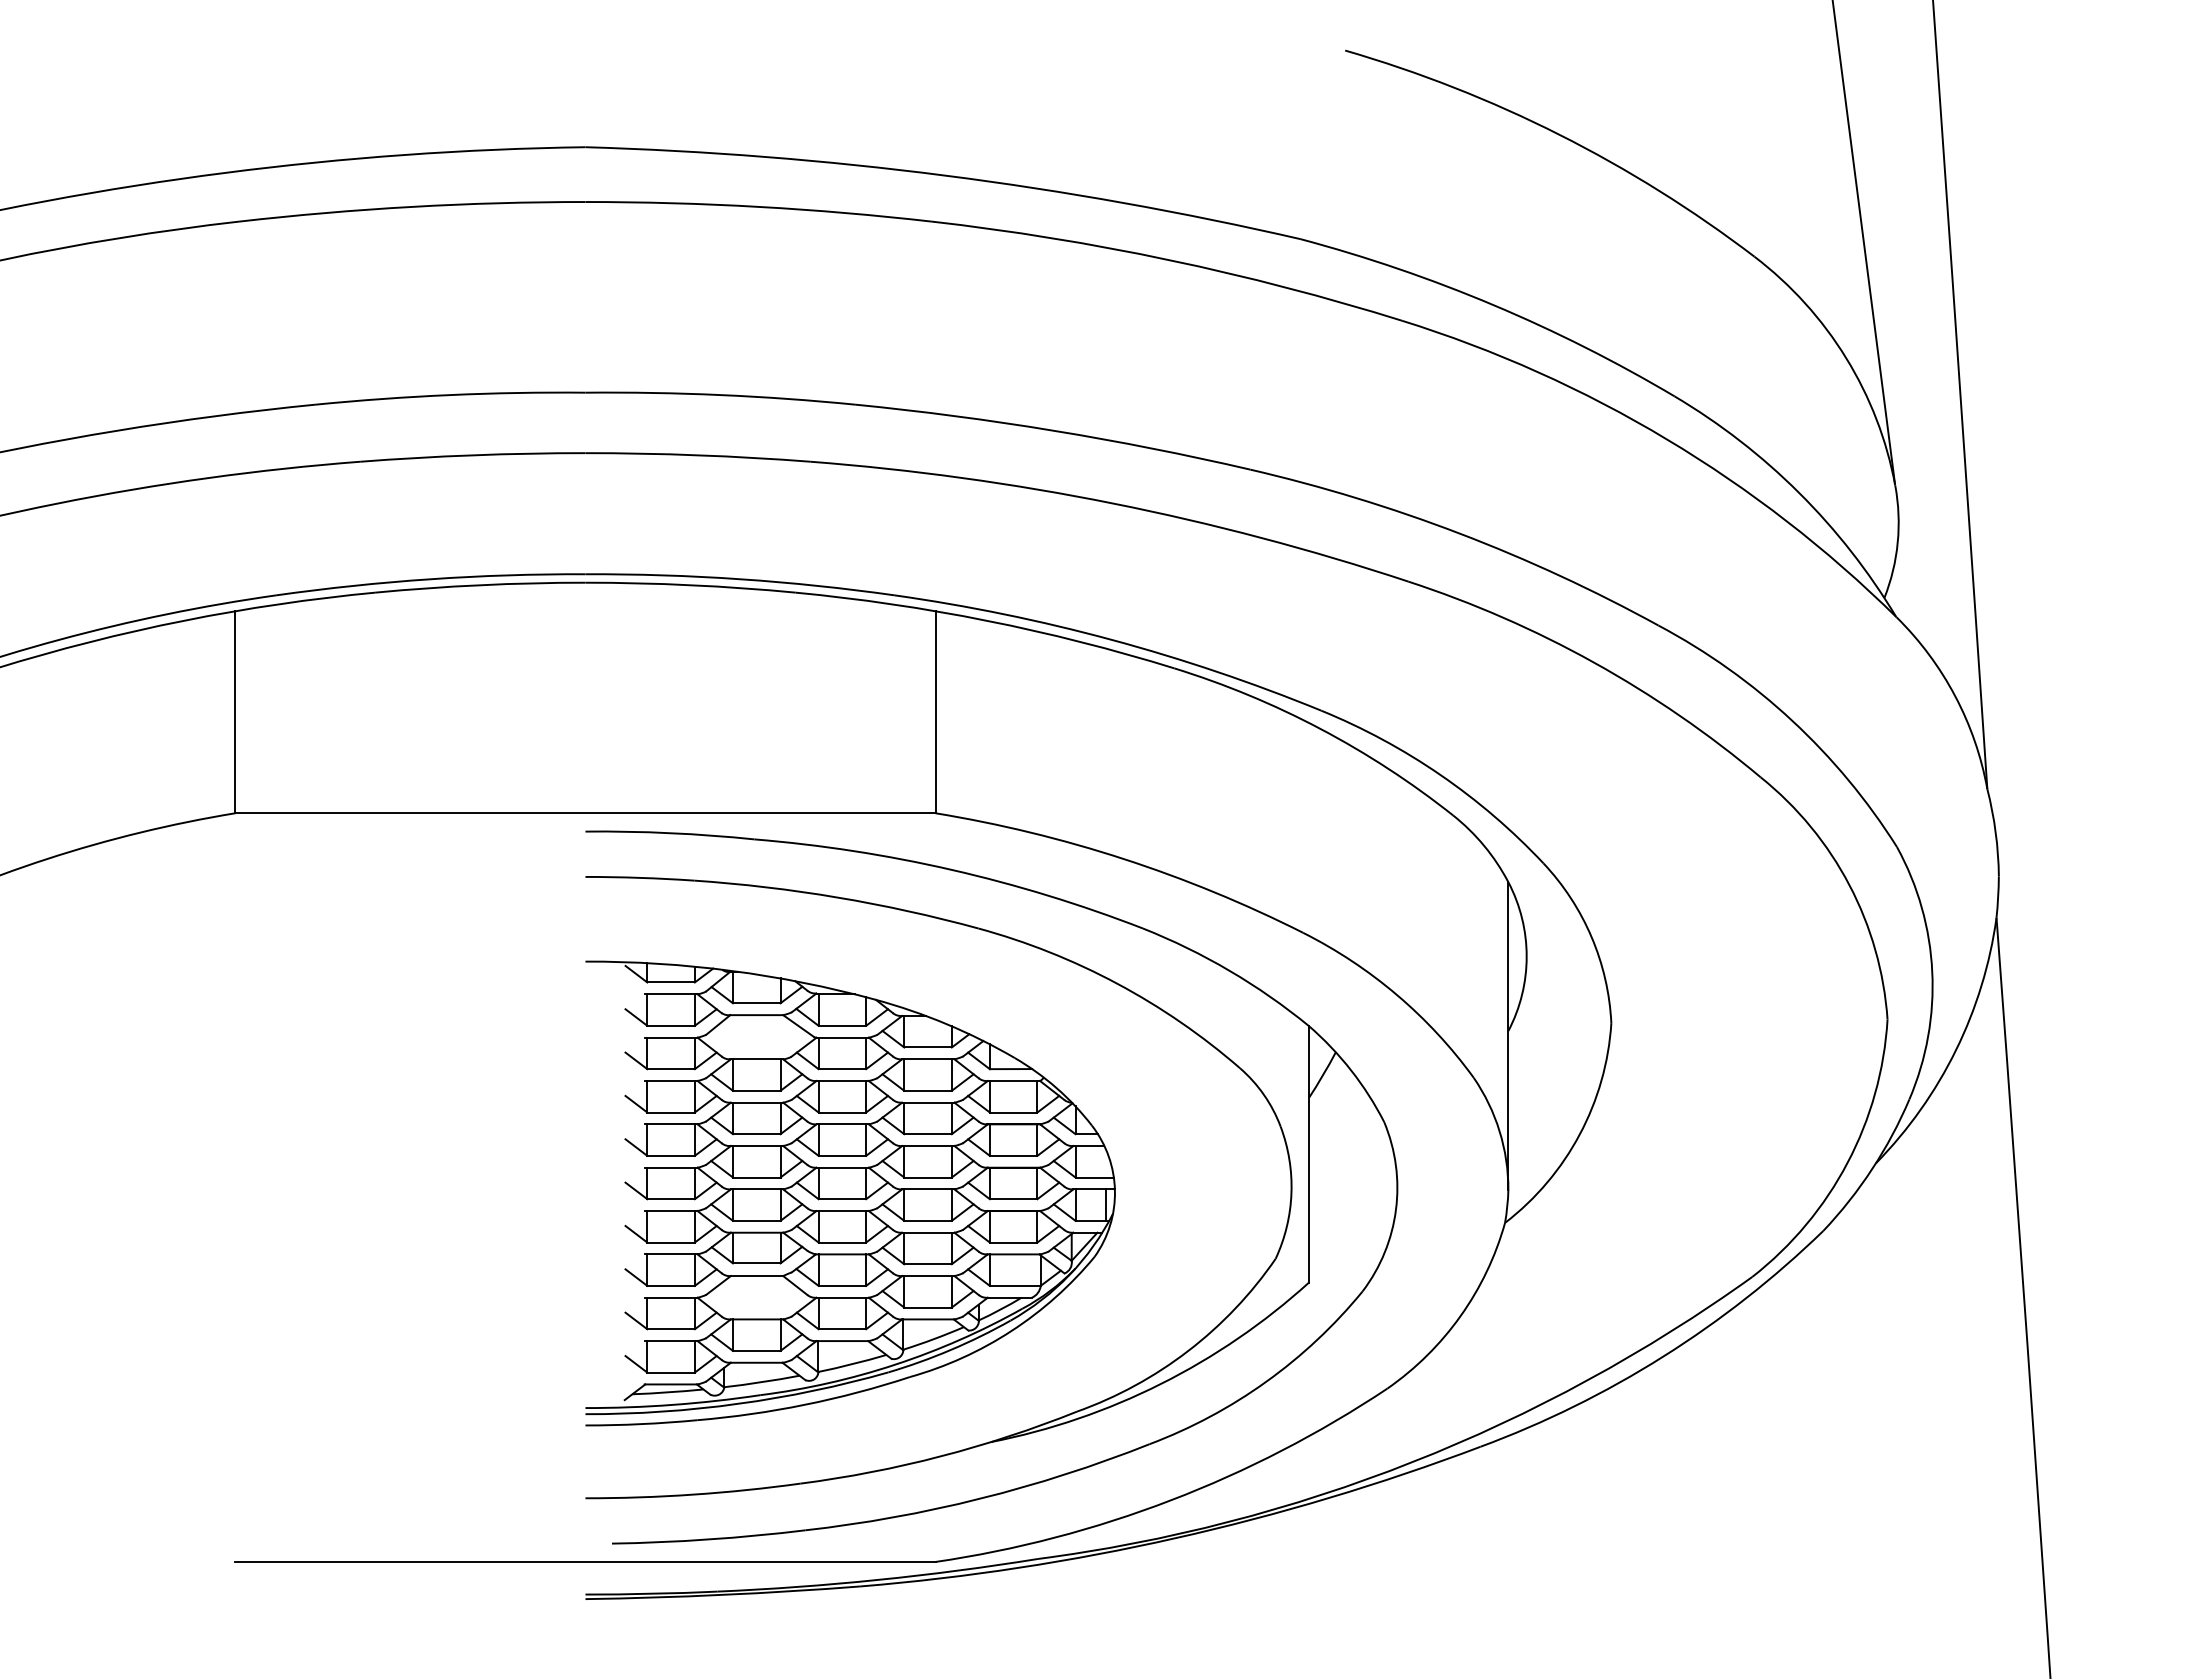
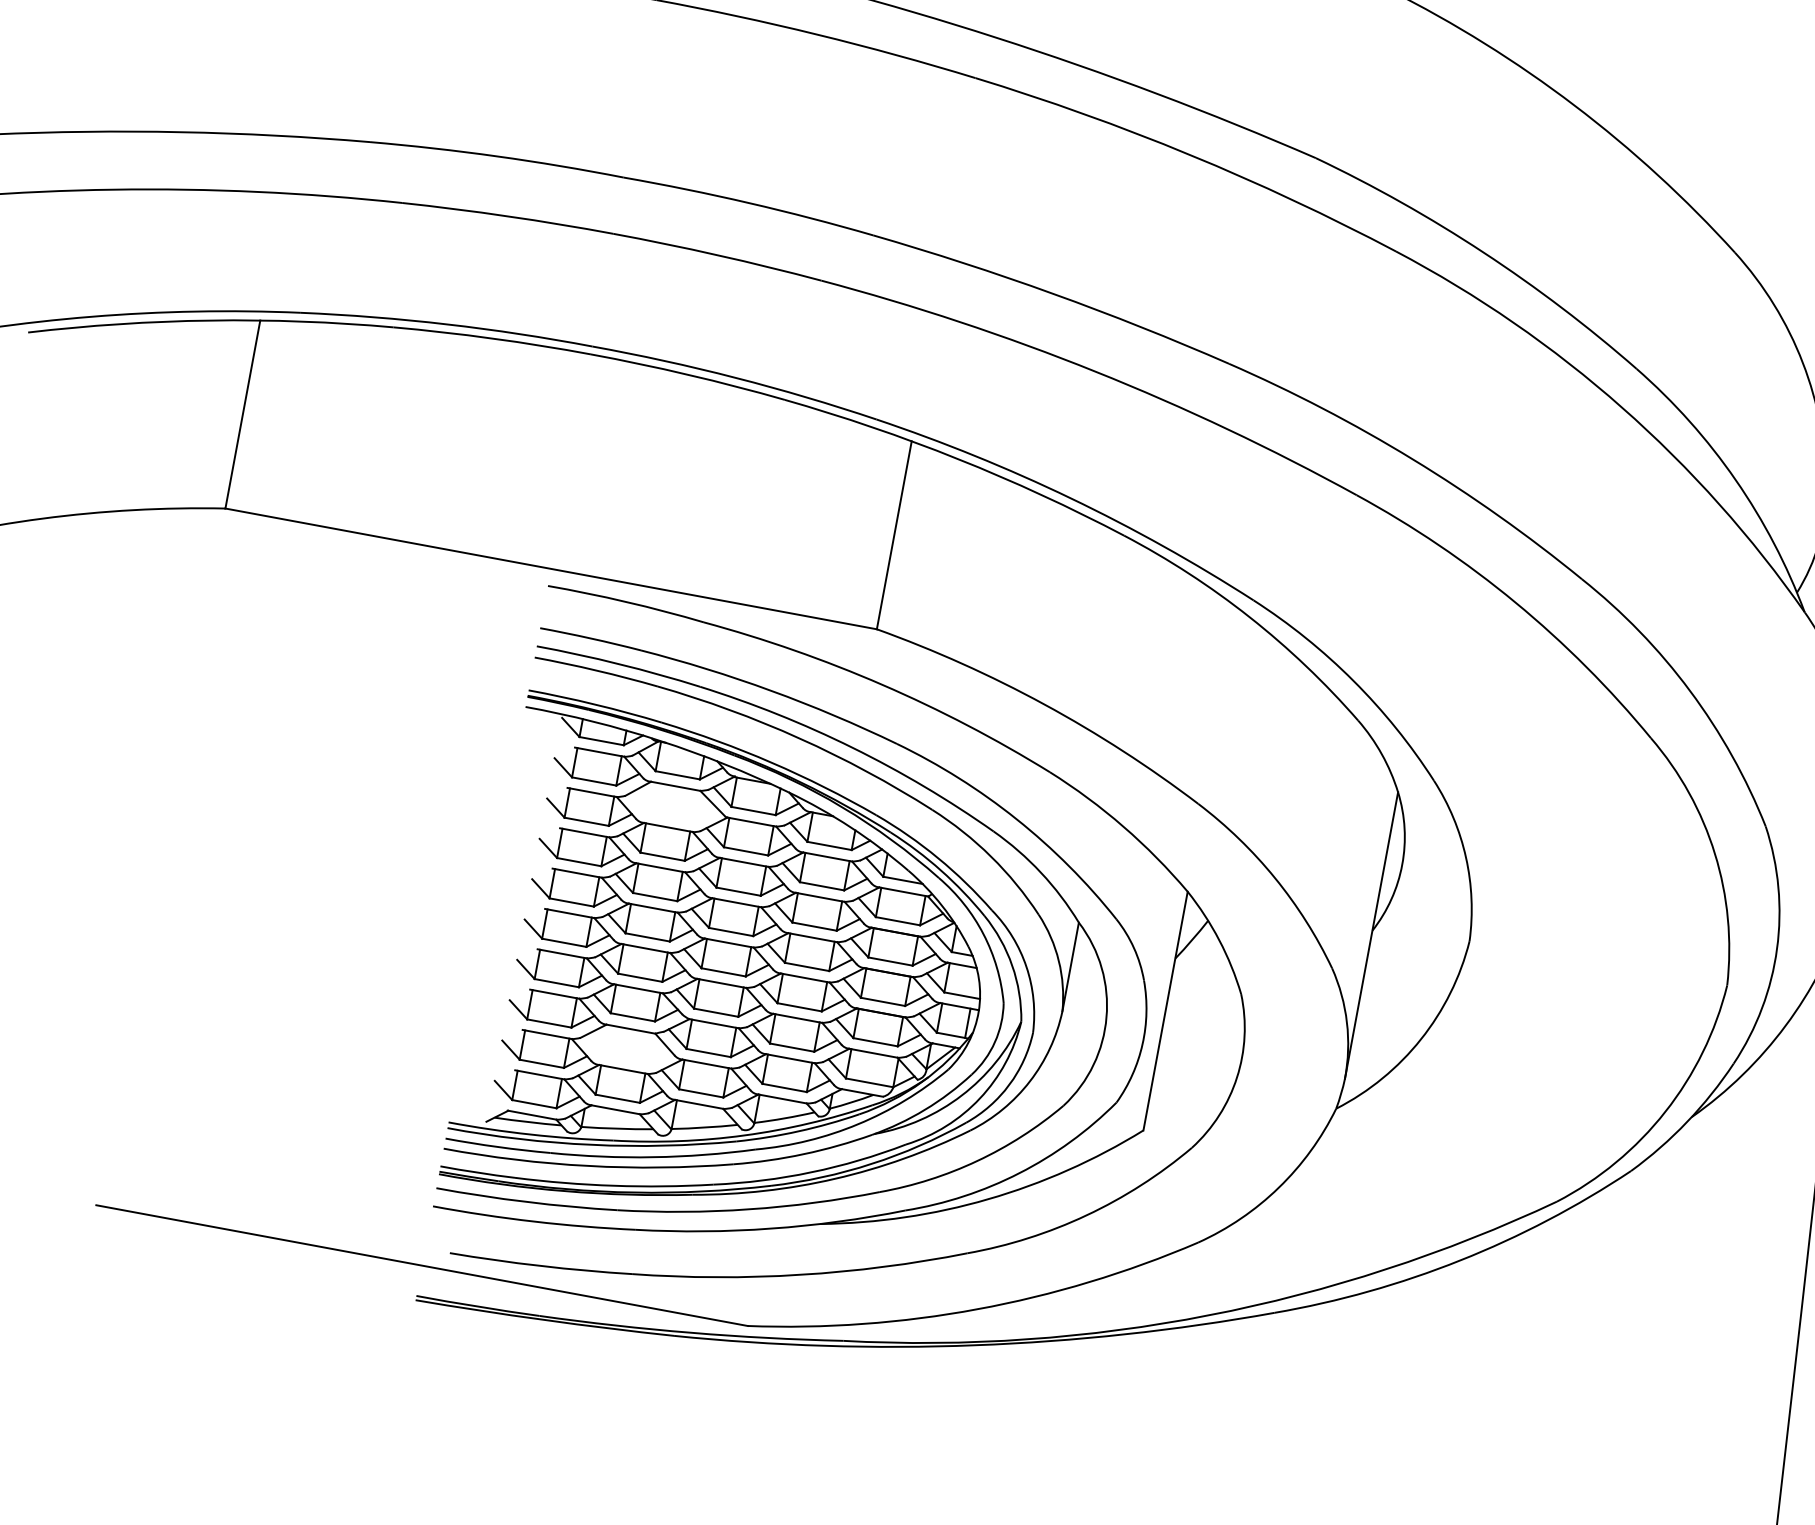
part: (988, 1029) -> (888, 839), added

